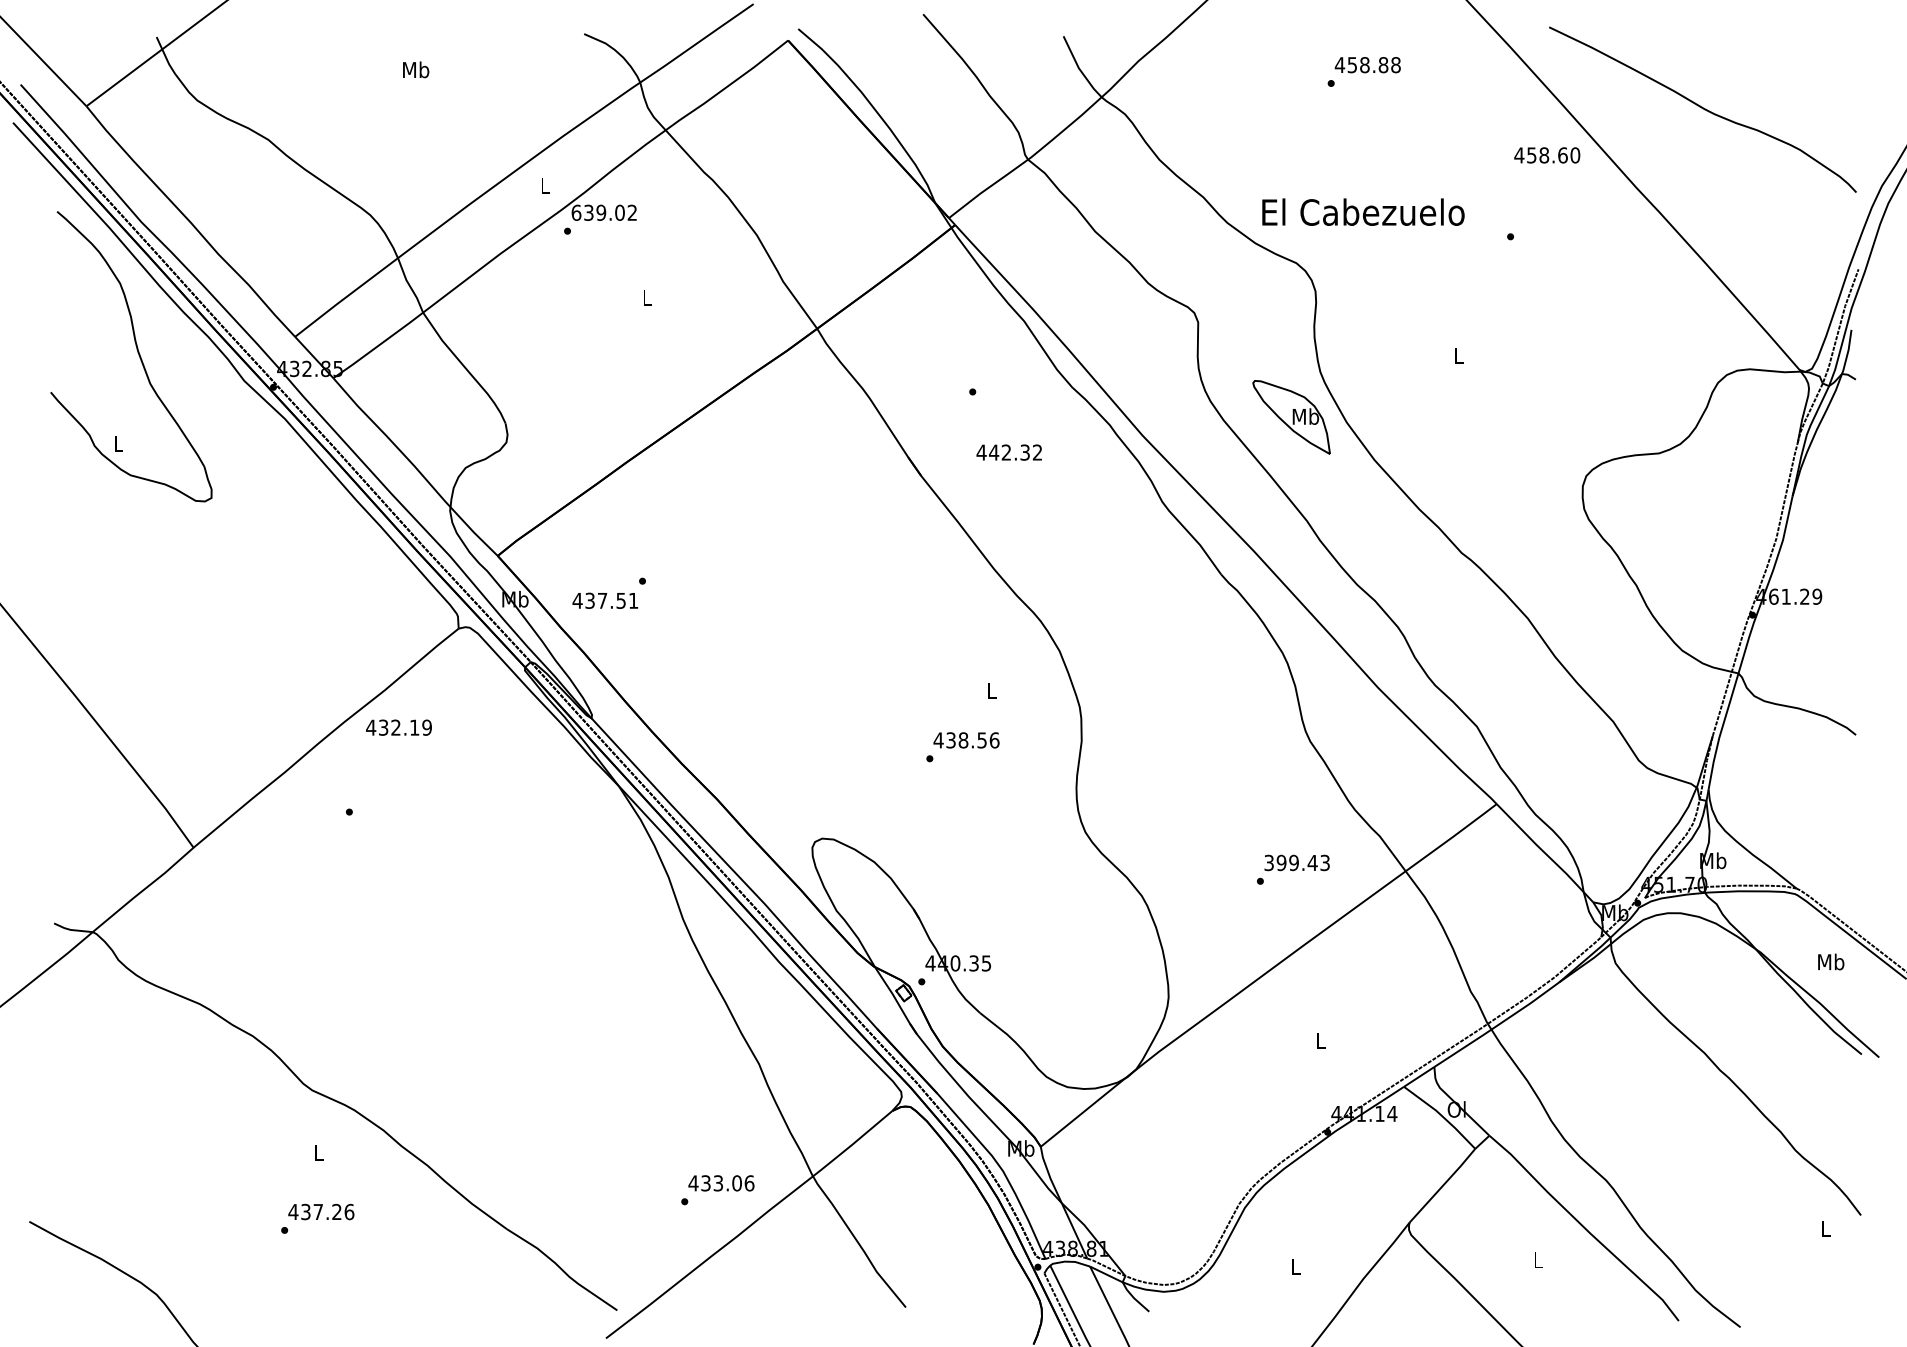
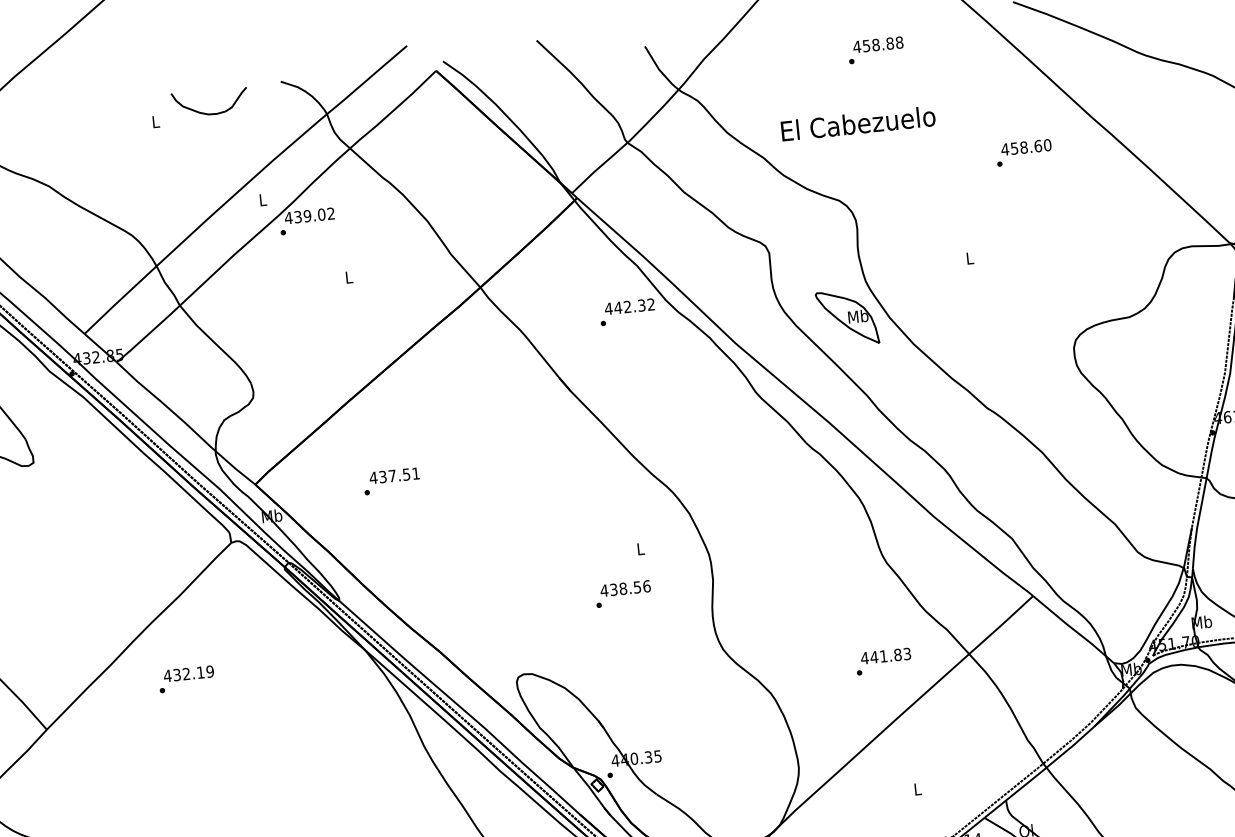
curve: (489, 66) -> (211, 113), added
text: (416, 69) -> (156, 121), Mb -> L
text: (1547, 155) -> (1026, 147), moved
text: (1363, 211) -> (858, 123), moved
text: (576, 212) -> (288, 217), 639.02 -> 439.02
text: (1008, 452) -> (629, 306), moved
text: (605, 600) -> (394, 475), moved
text: (398, 727) -> (188, 673), moved
text: (1290, 862) -> (881, 656), 399.43 -> 441.83

